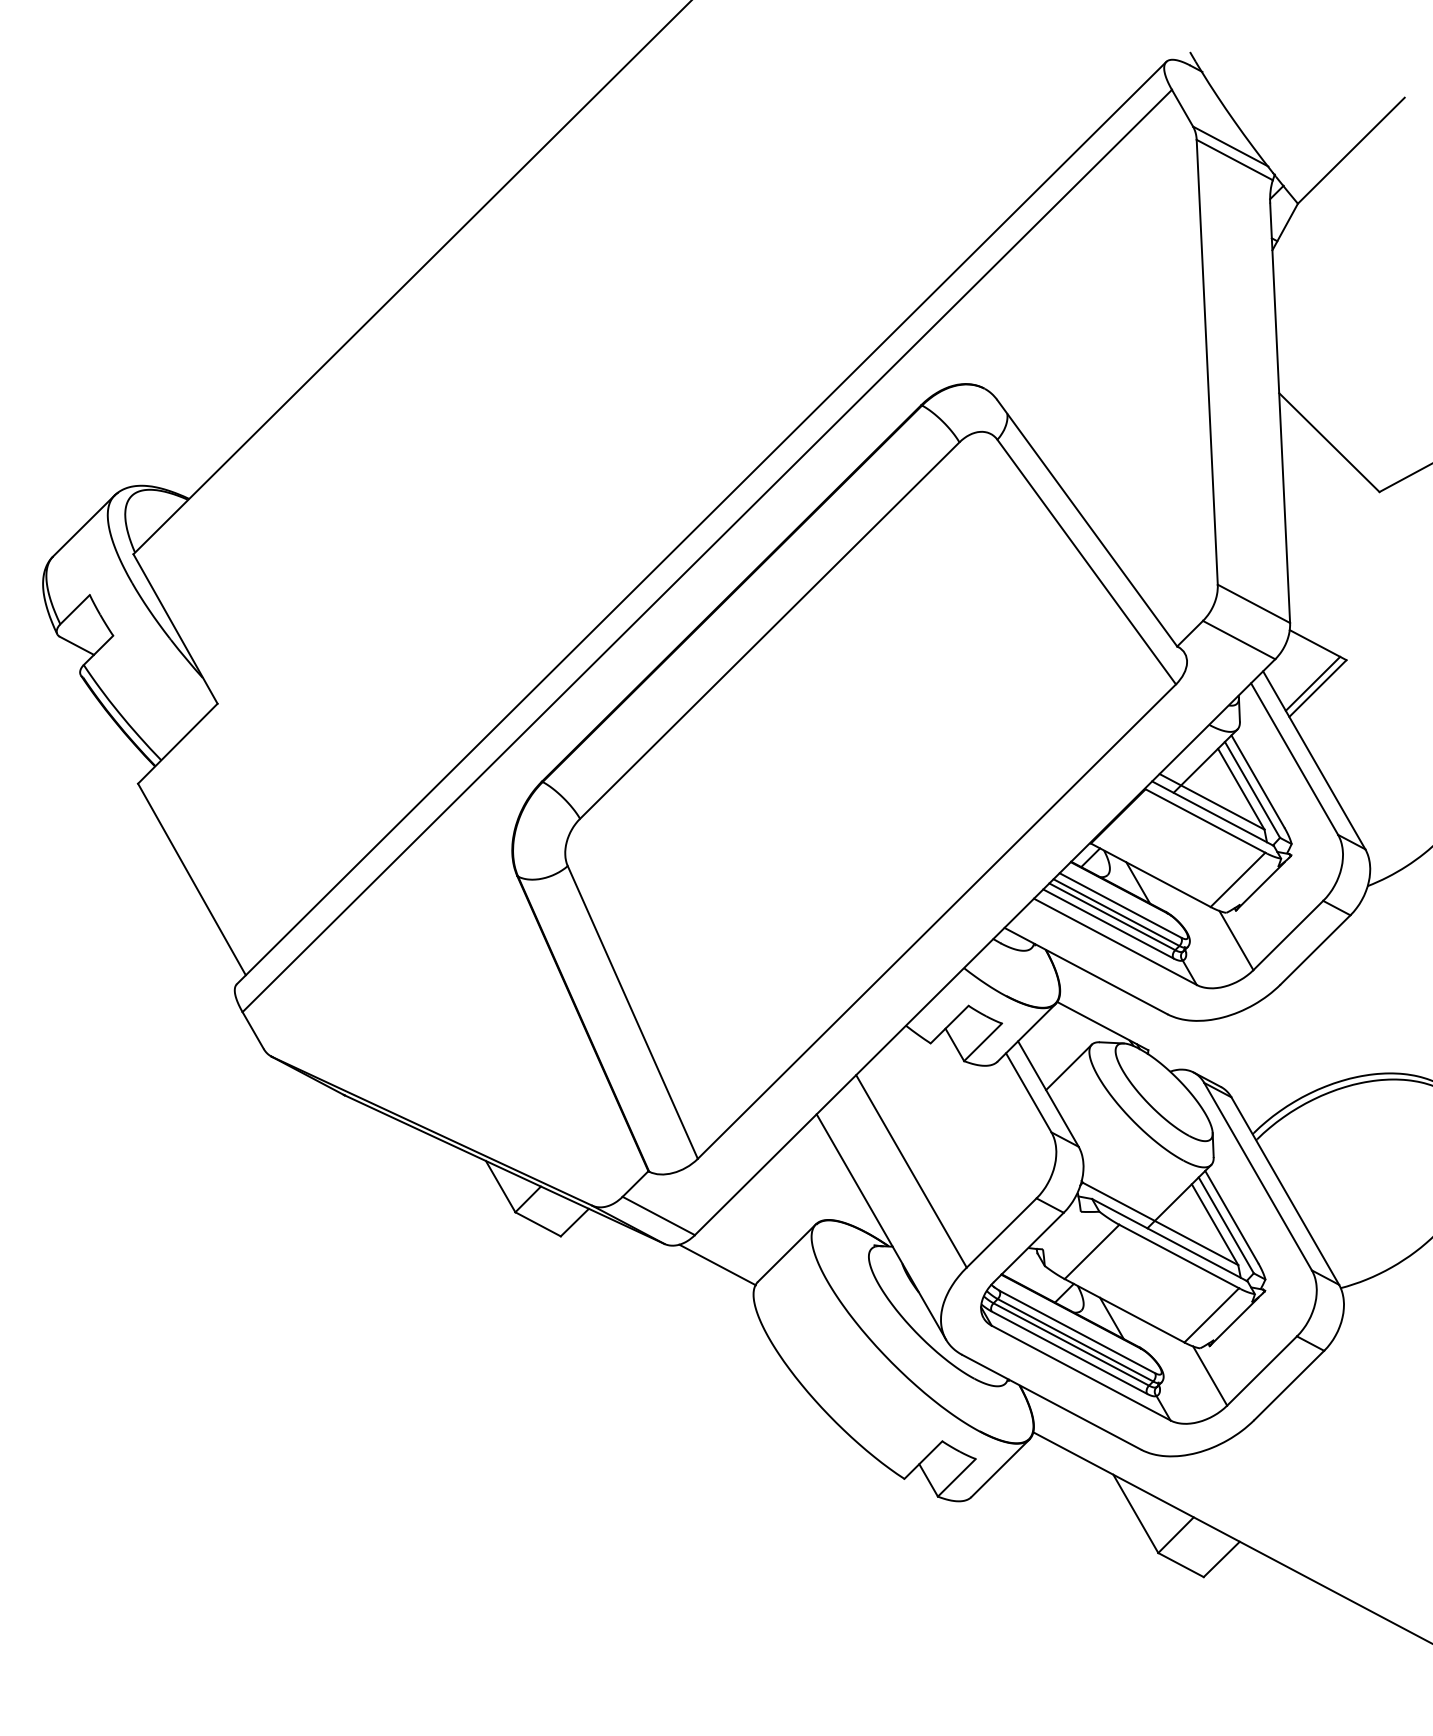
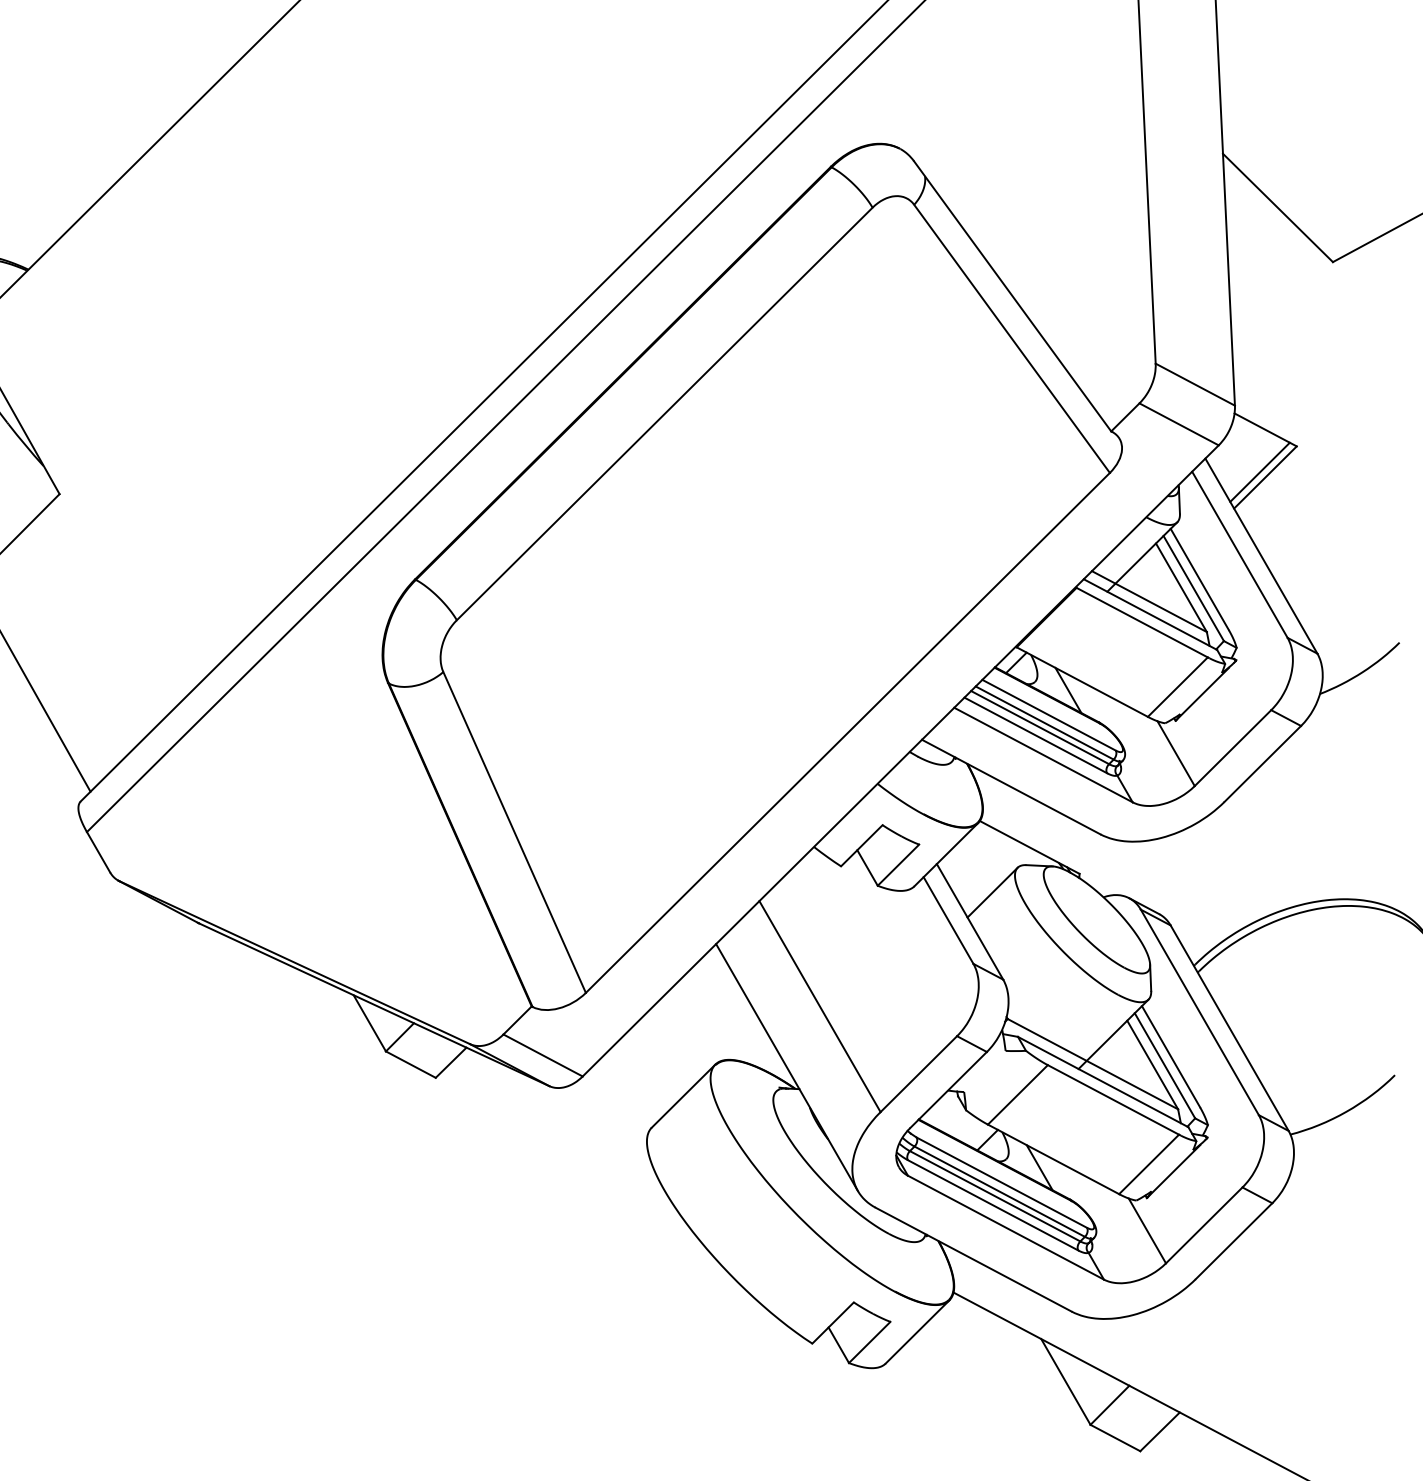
line: (717, 1264) -> (607, 1108), removed

